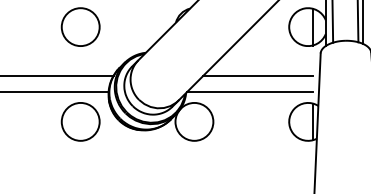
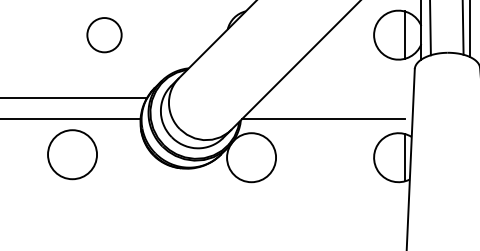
circle: (80, 26) -> (104, 34), size x0.7
line: (257, 76) -> (333, 98), removed
circle: (80, 121) -> (72, 154), moved

